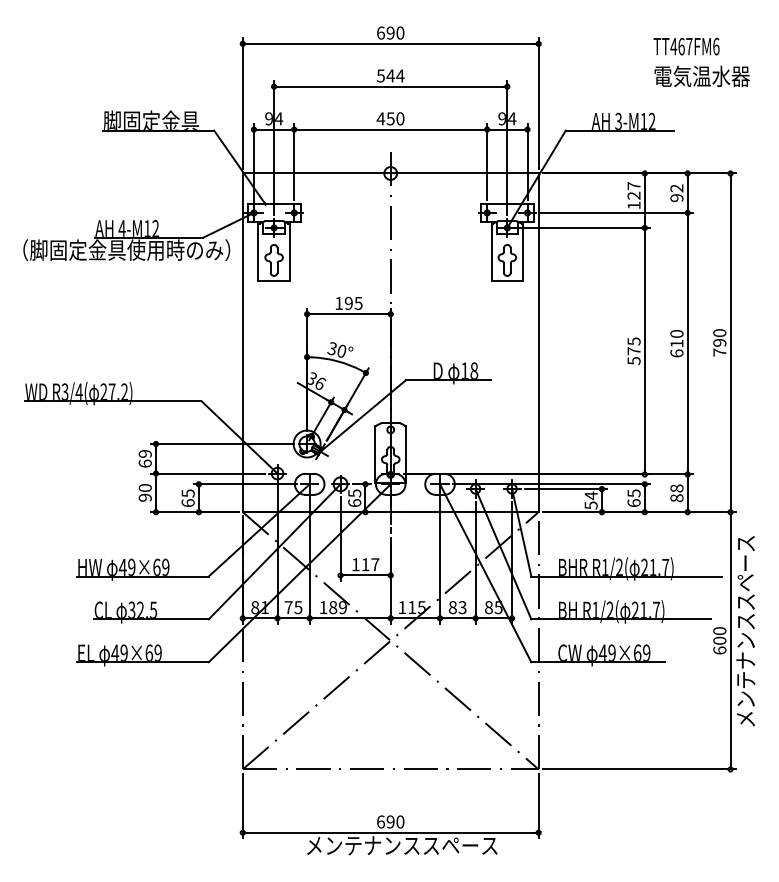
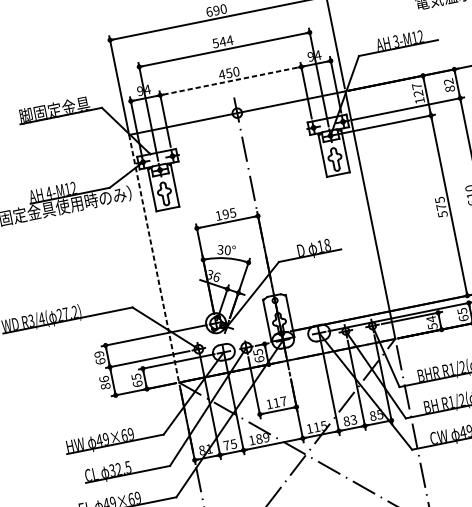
line: (391, 129) -> (231, 80), solid -> dashed
text: (676, 198) -> (449, 89), 92 -> 82
line: (242, 343) -> (154, 259), solid -> dashed
text: (144, 492) -> (104, 382), 90 -> 86

